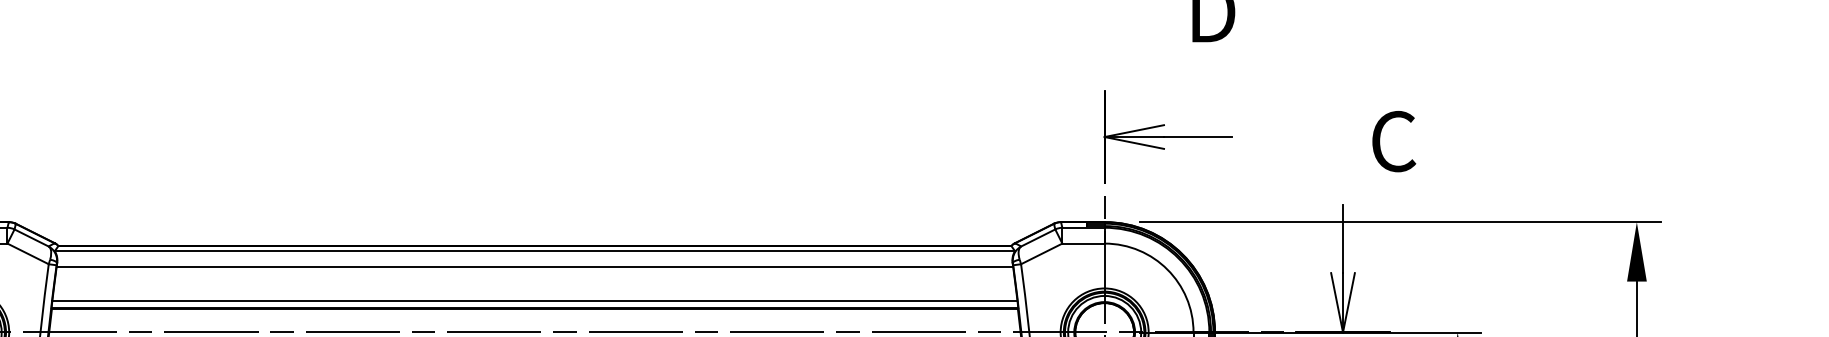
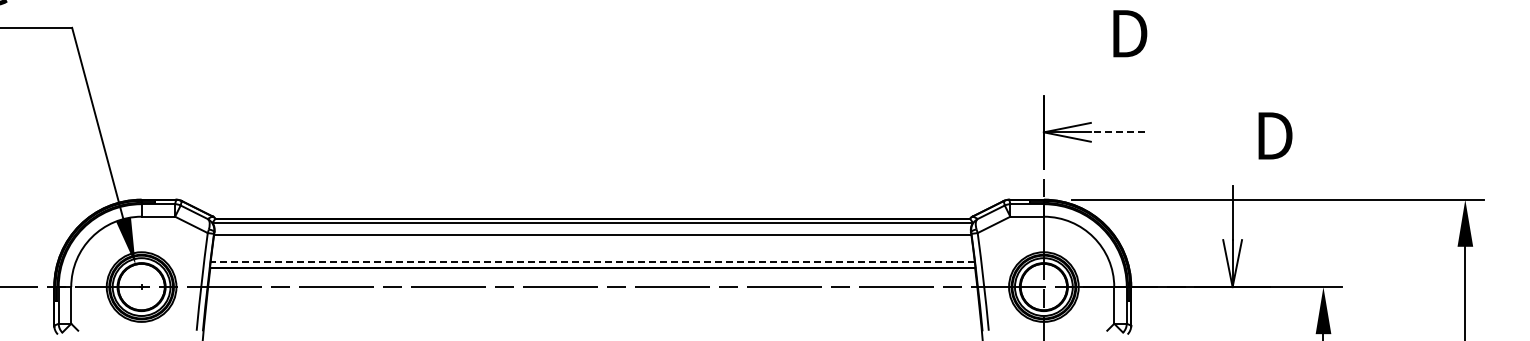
line: (1197, 137) -> (1117, 132), solid -> dashed
text: (1395, 141) -> (1274, 135), C -> D
line: (534, 300) -> (592, 261), solid -> dashed

